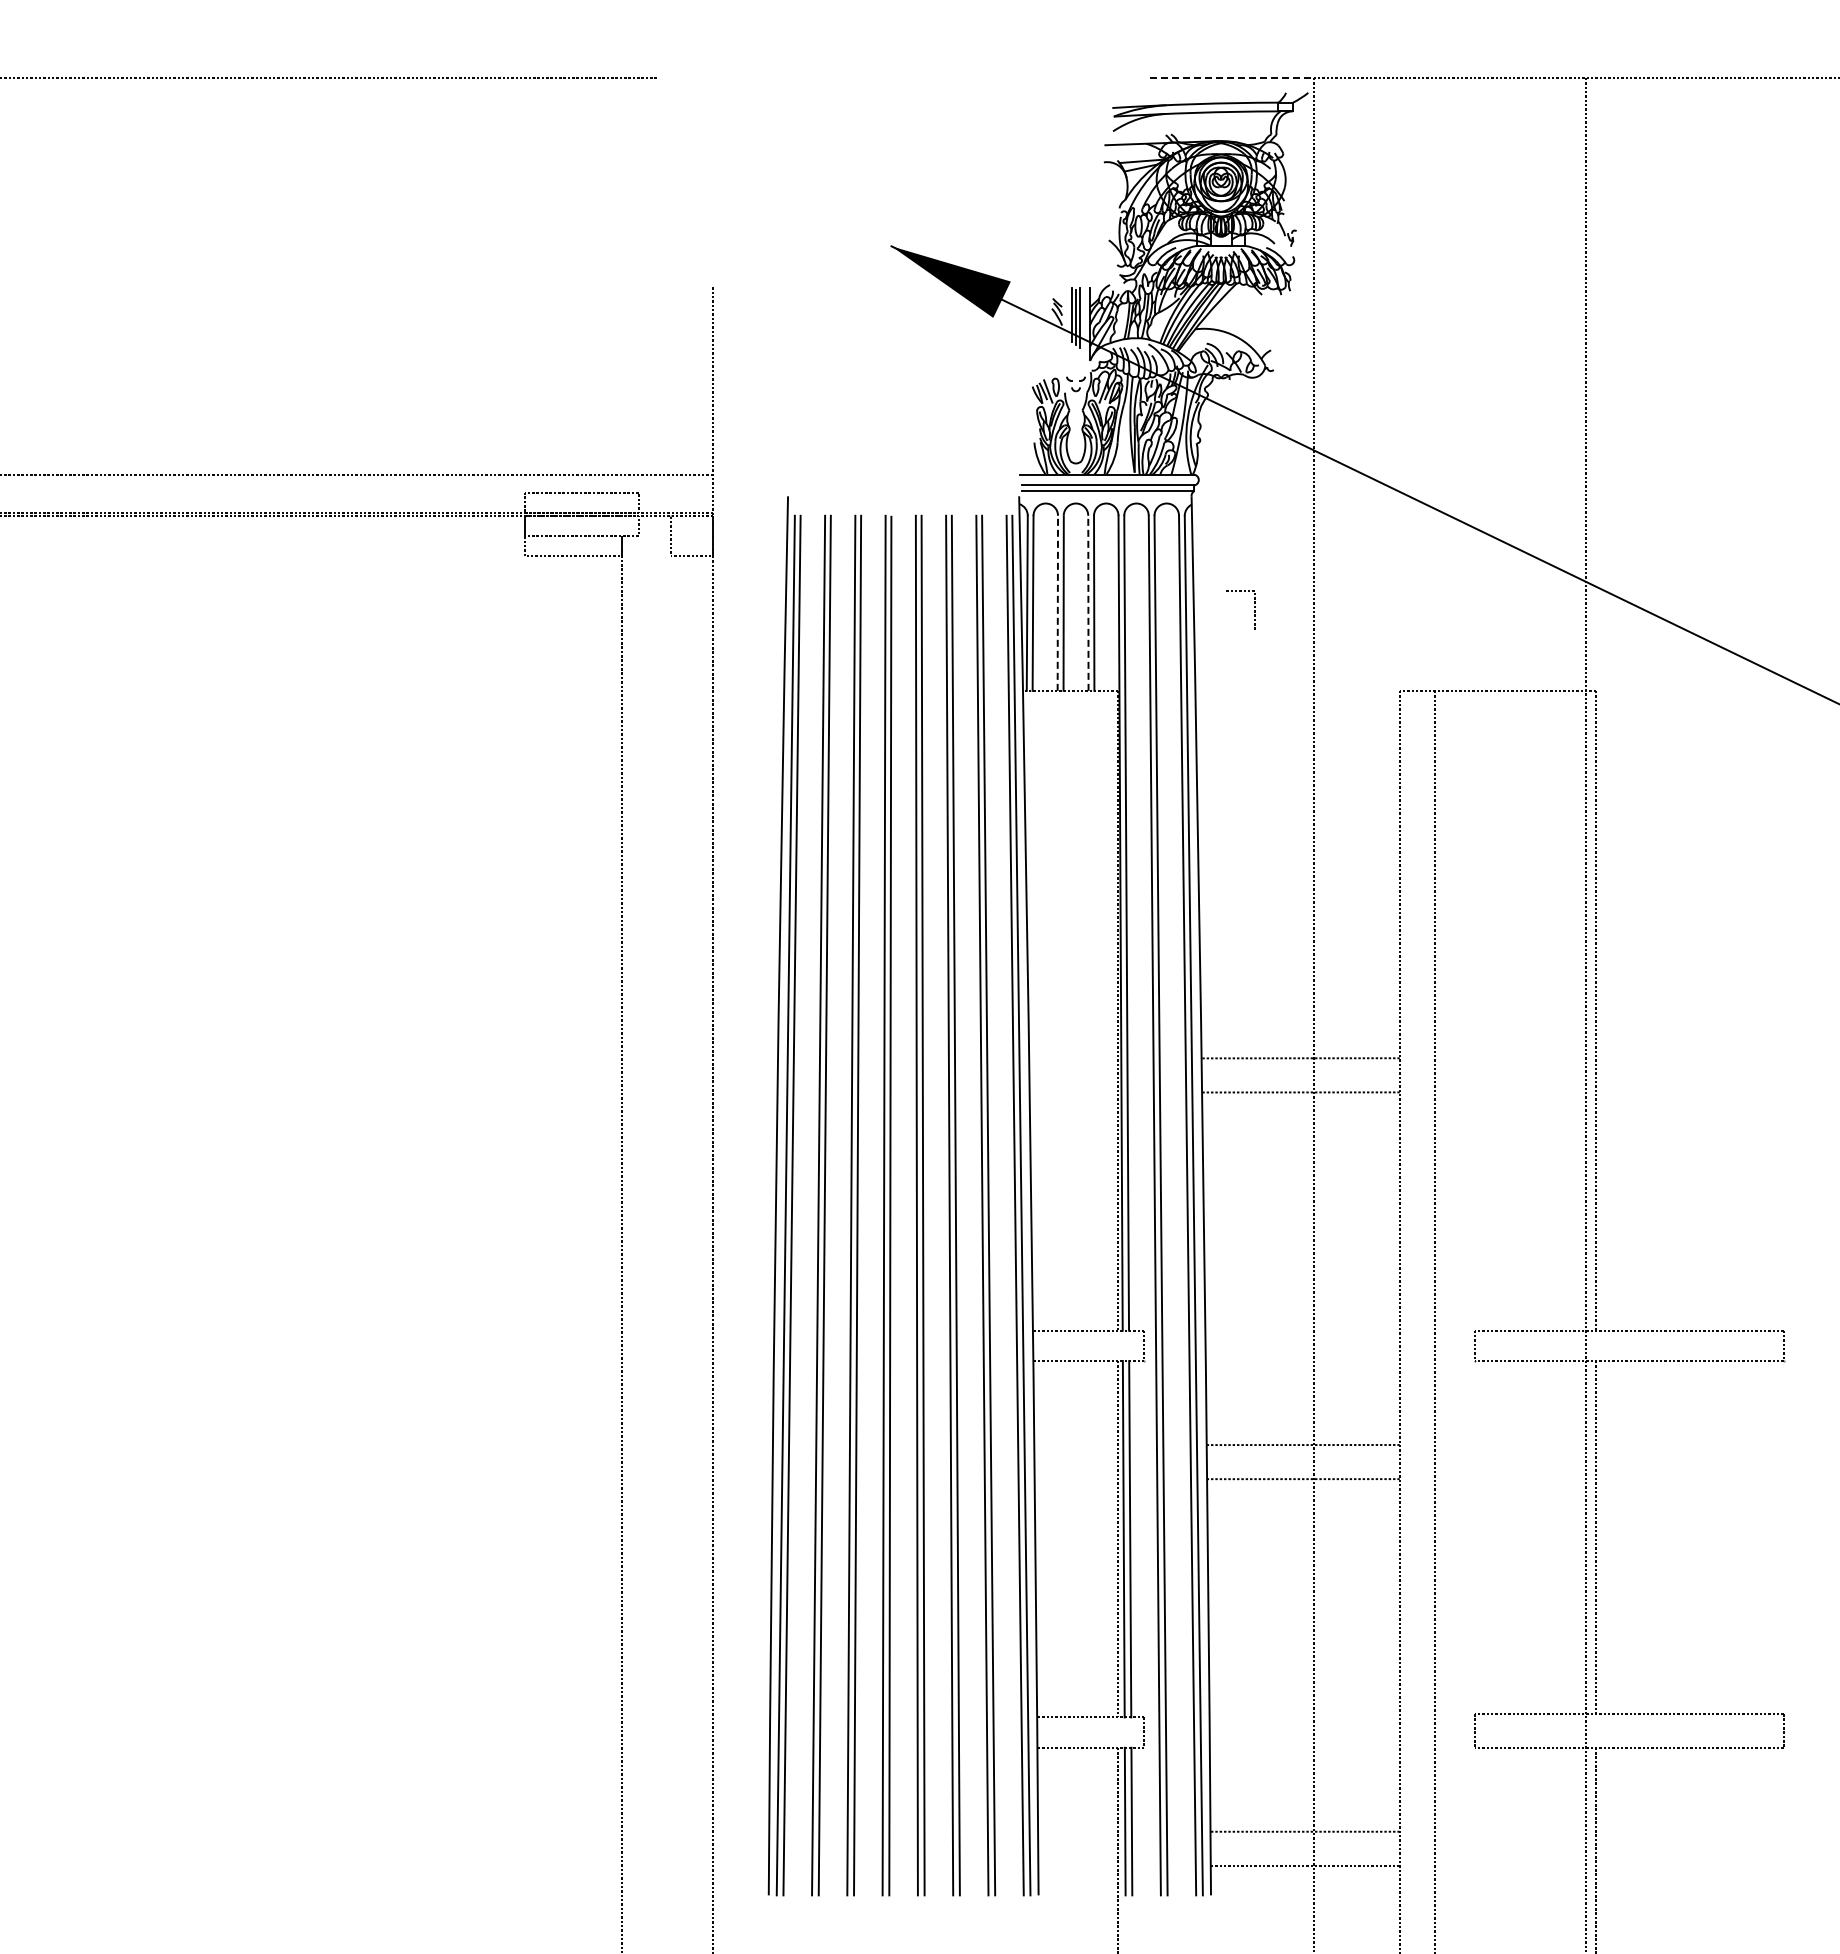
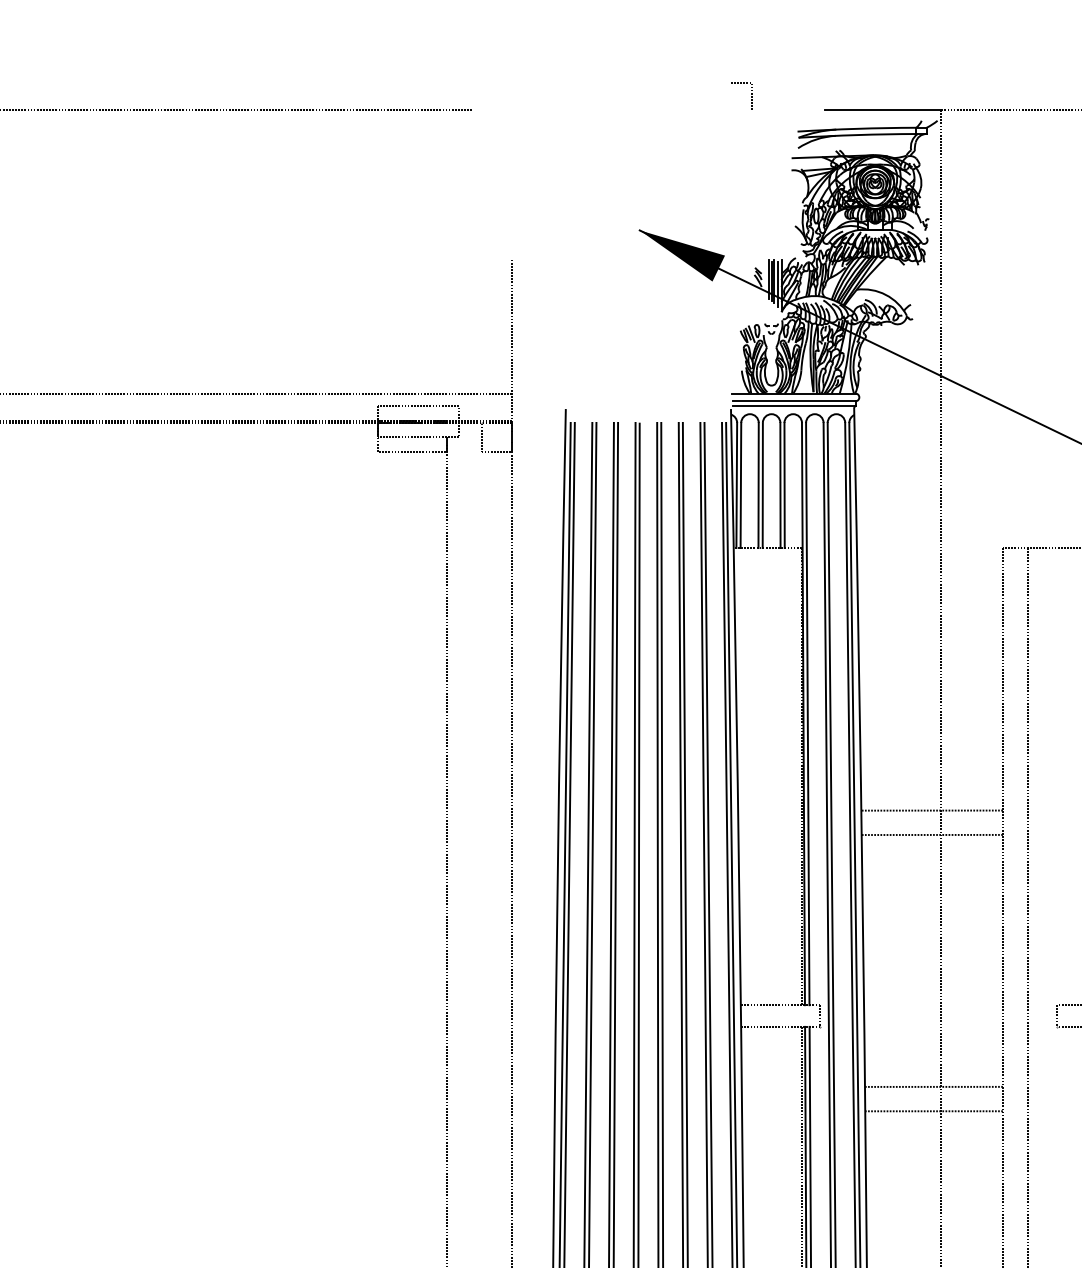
line: (1231, 77) -> (882, 109), dashed -> solid
line: (1085, 321) -> (778, 284), added
line: (1057, 603) -> (758, 485), dashed -> solid
line: (1088, 603) -> (780, 485), dashed -> solid
line: (1254, 610) -> (751, 96), moved

